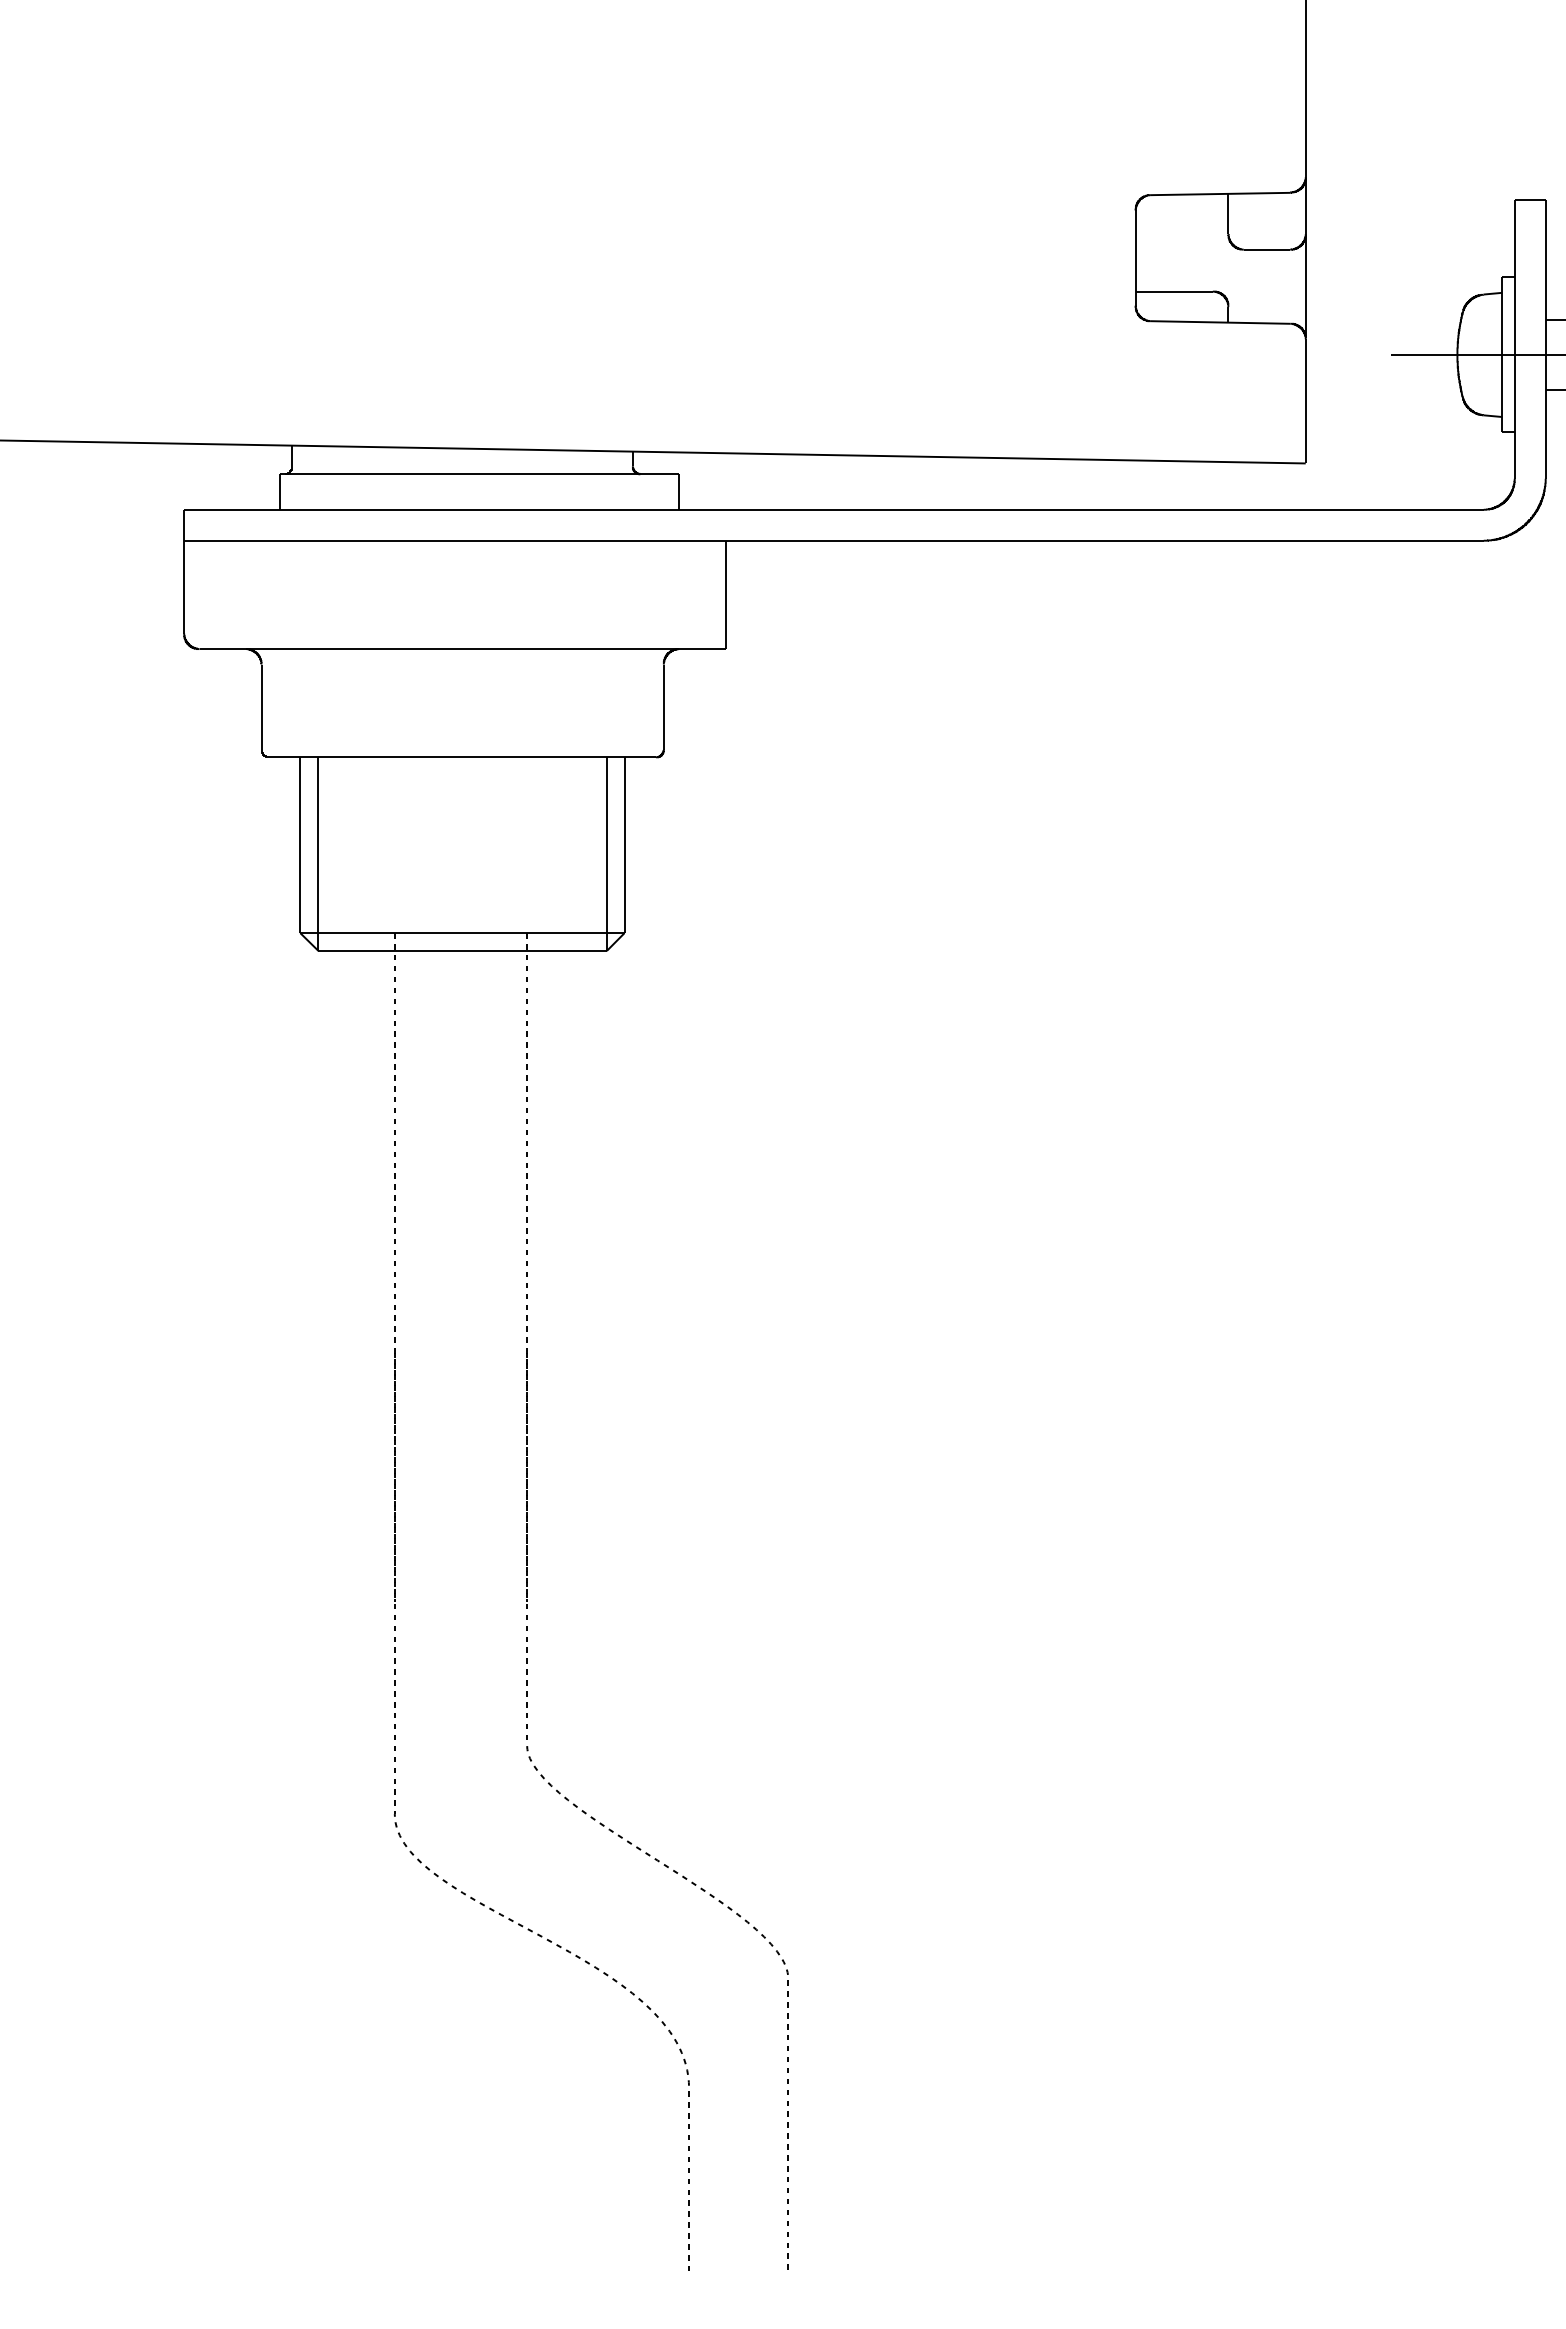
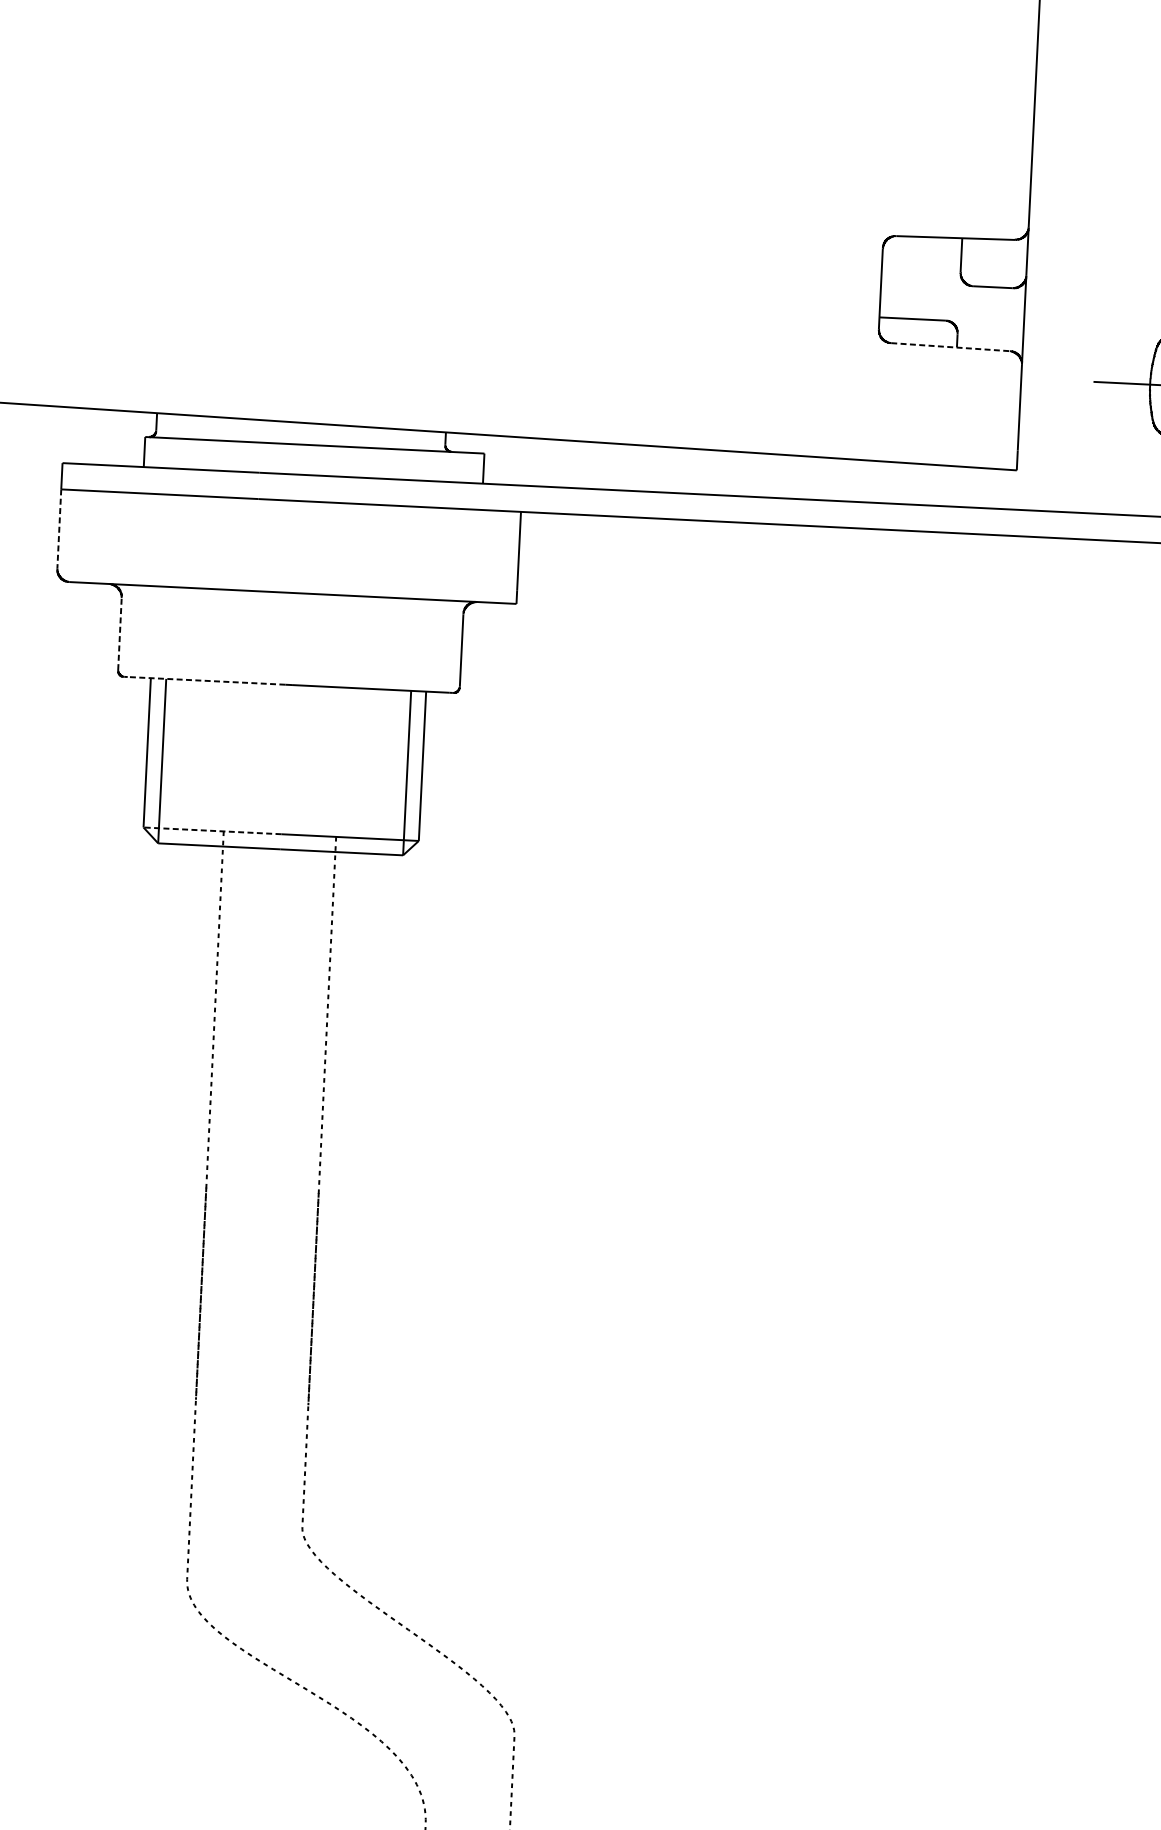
line: (1220, 322) -> (950, 347), solid -> dashed
line: (184, 587) -> (59, 529), solid -> dashed
line: (261, 707) -> (119, 634), solid -> dashed
line: (365, 757) -> (206, 681), solid -> dashed
line: (381, 933) -> (212, 831), solid -> dashed

